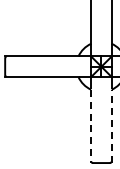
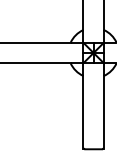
line: (91, 126) -> (83, 112), dashed -> solid
line: (111, 126) -> (103, 112), dashed -> solid

